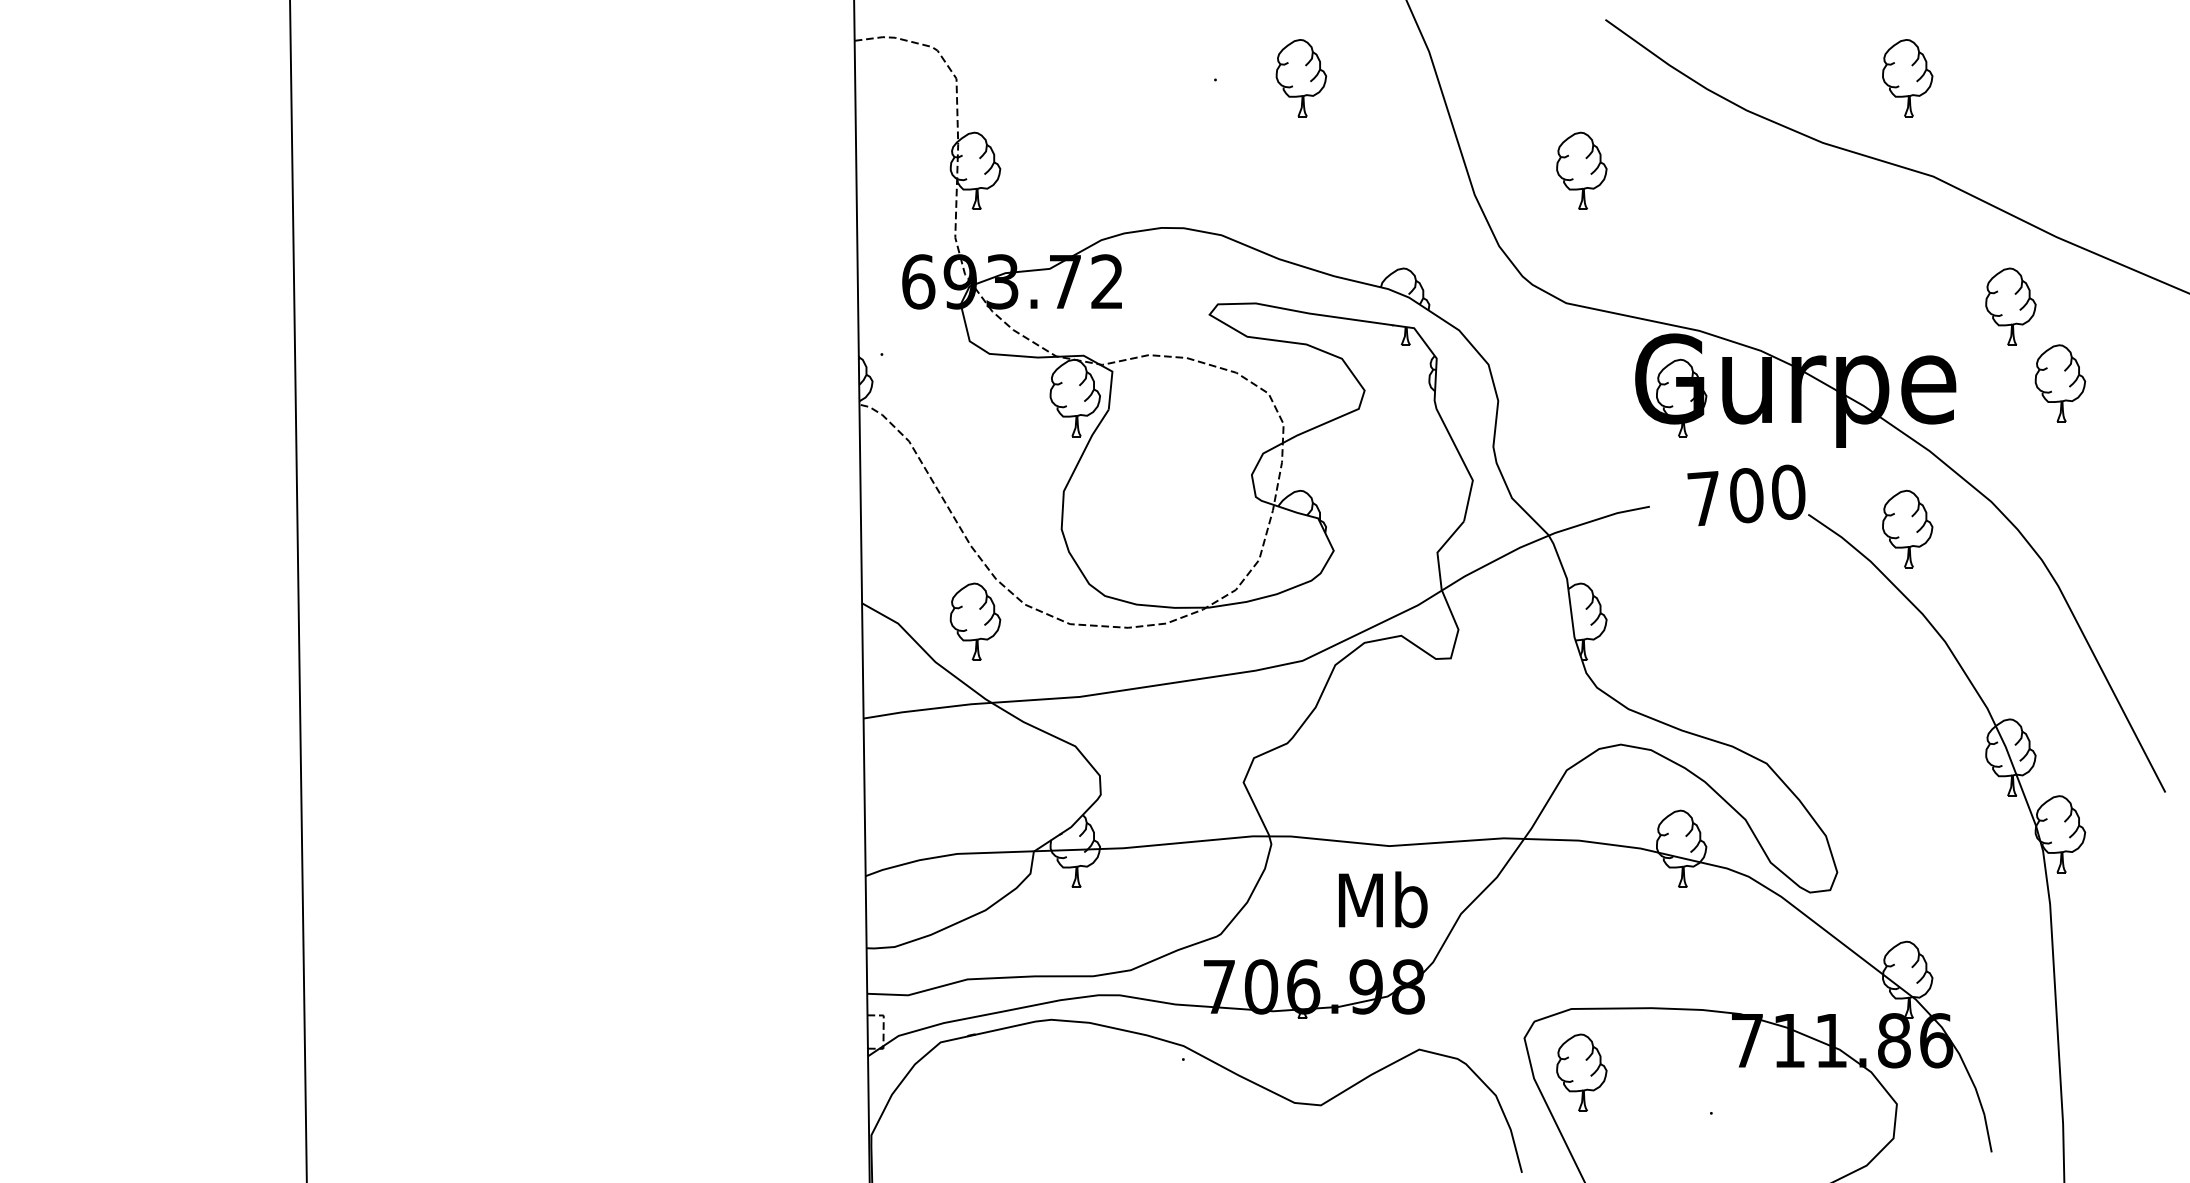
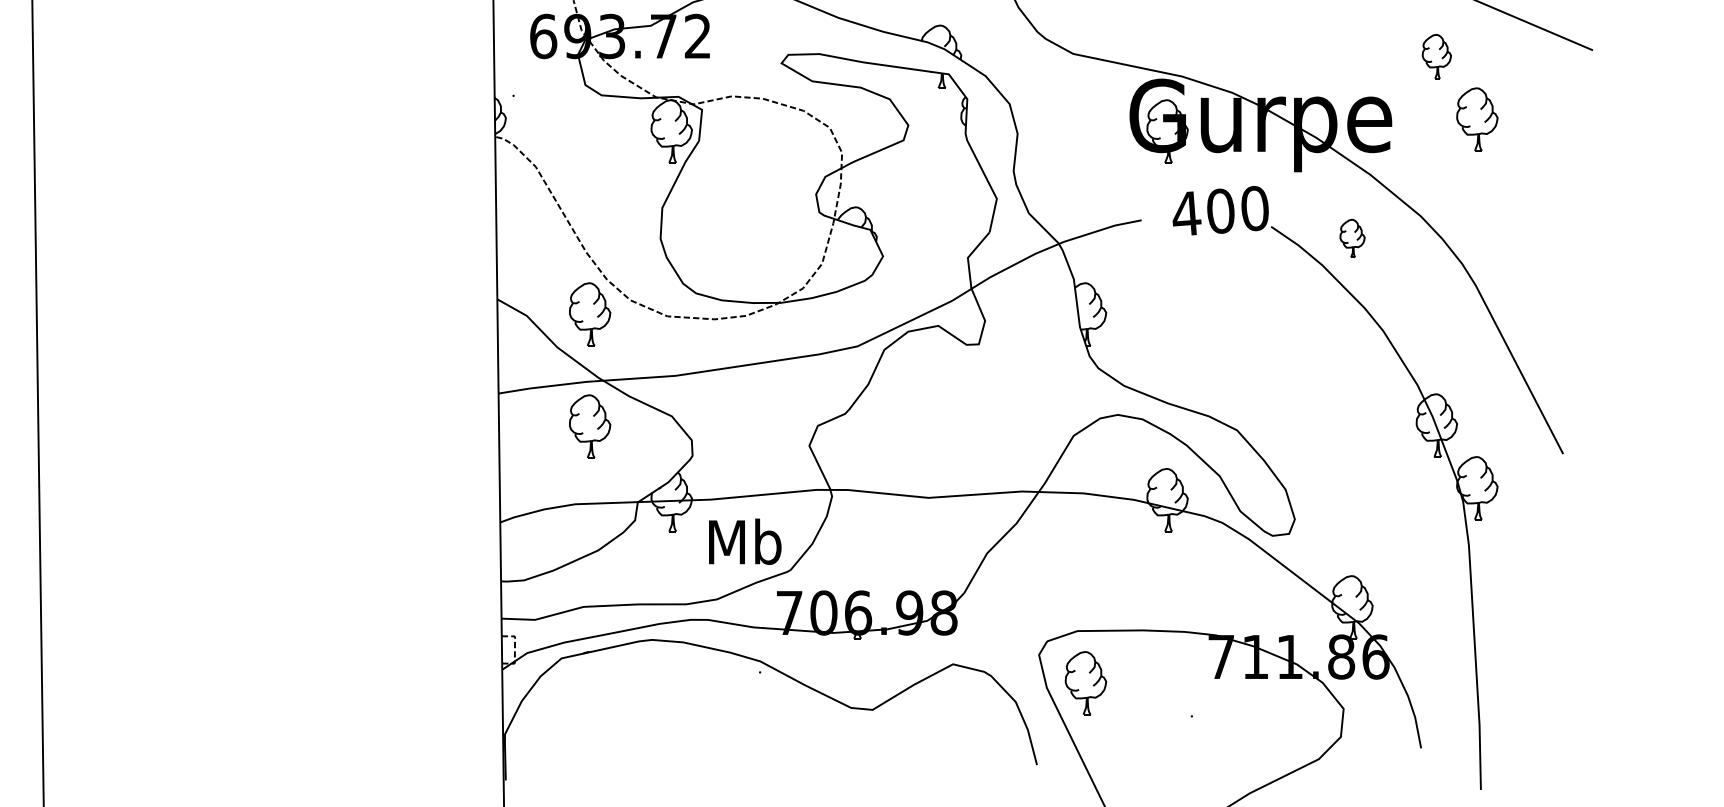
part: (2010, 306) -> (1436, 56), size x0.7
text: (1705, 498) -> (1187, 213), 700 -> 400
part: (1907, 528) -> (1352, 238), size x0.6
part: (975, 758) -> (590, 426), added
text: (1383, 899) -> (745, 541), moved

